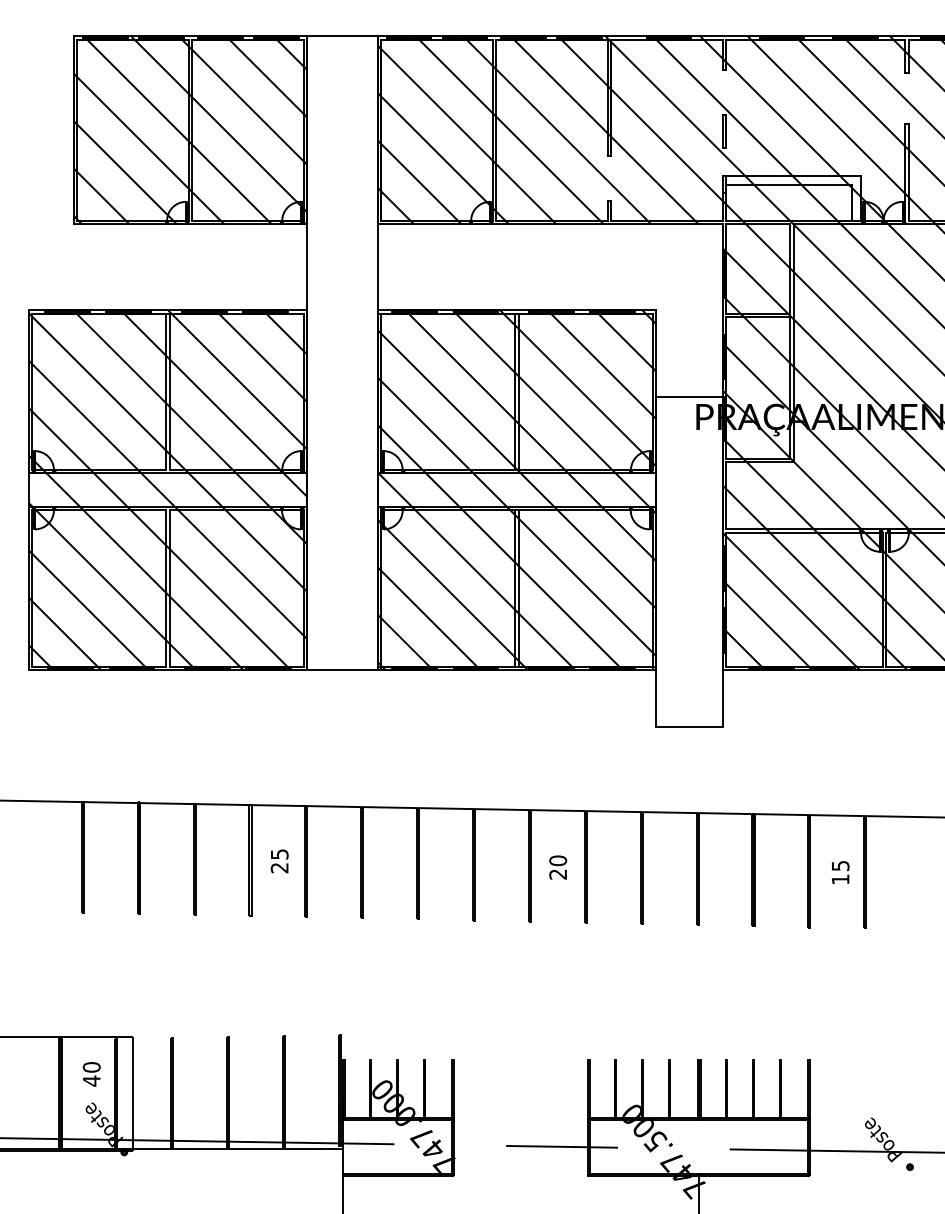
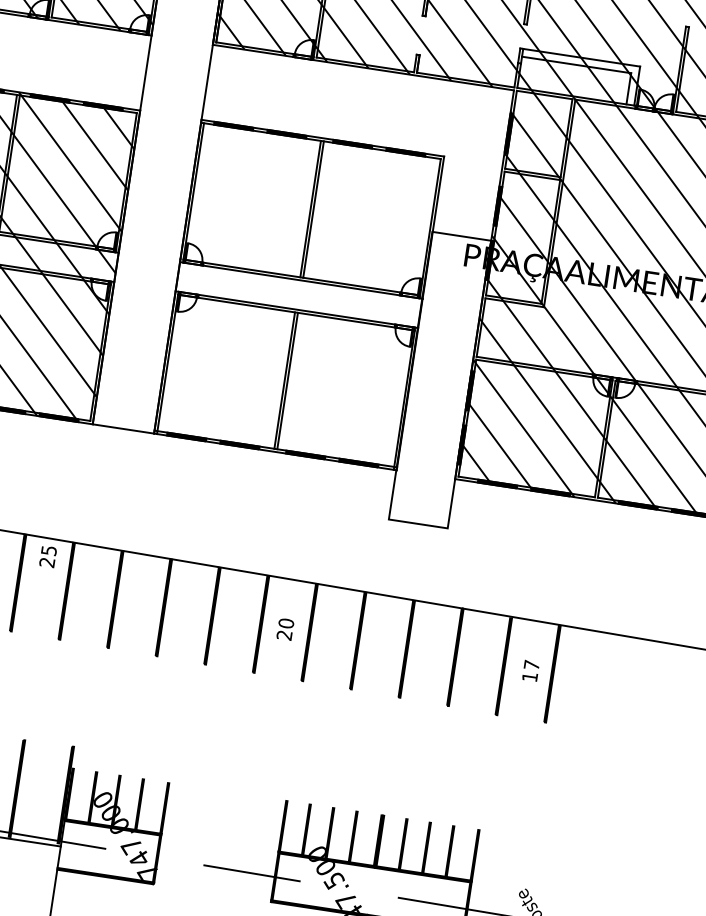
hatch: (516, 490) -> (298, 295), removed
text: (279, 861) -> (47, 556), moved
text: (840, 866) -> (531, 665), 15 -> 17

